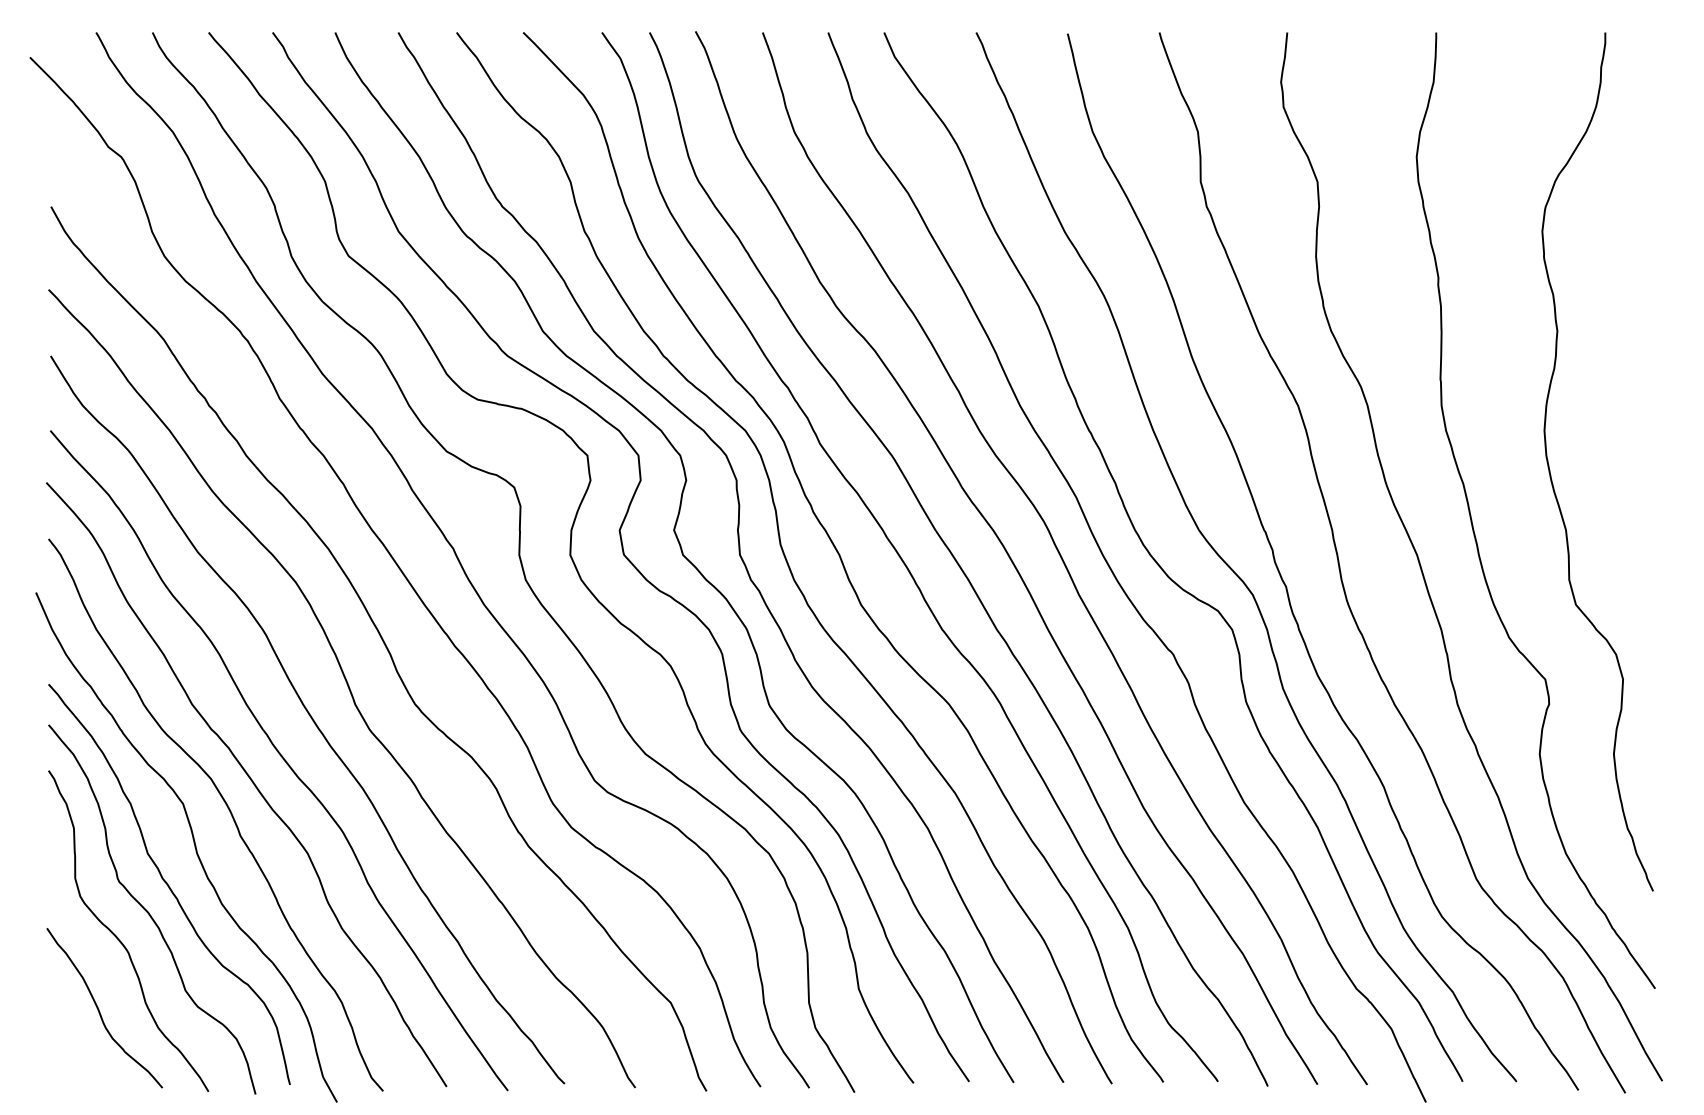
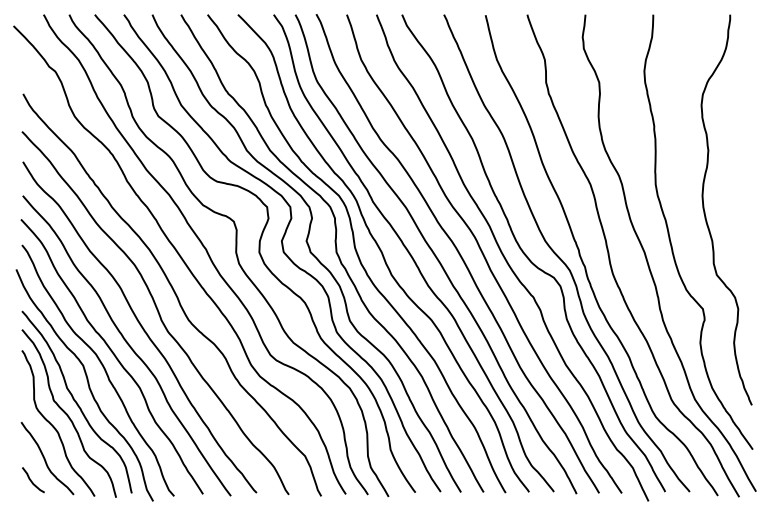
curve: (71, 1058) -> (32, 481), added

